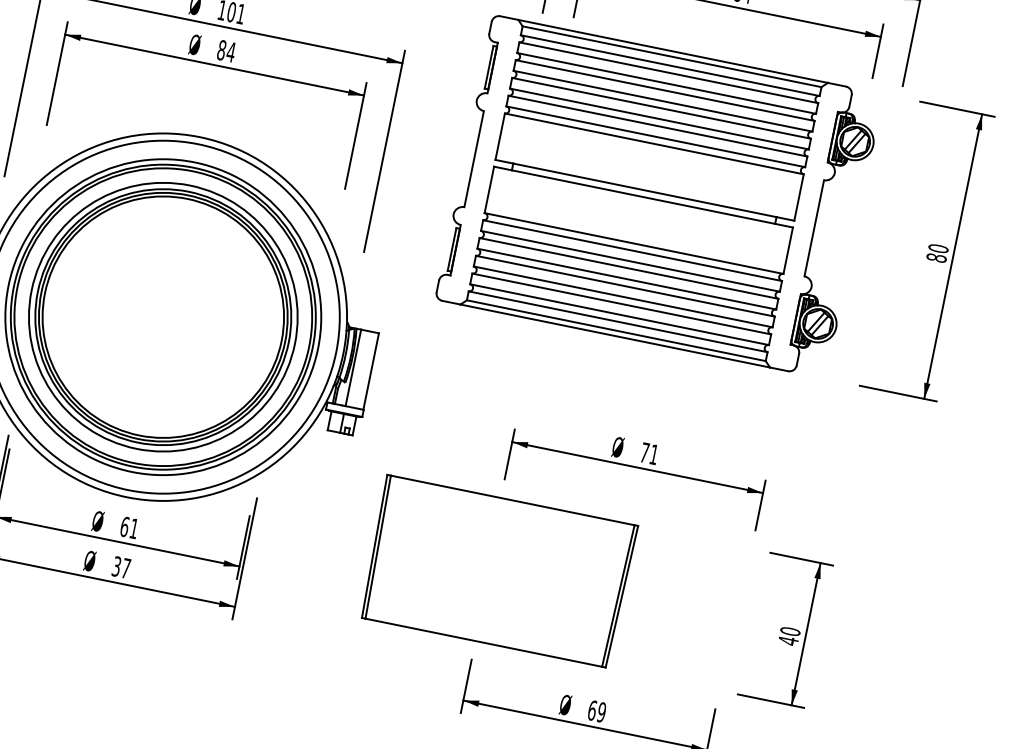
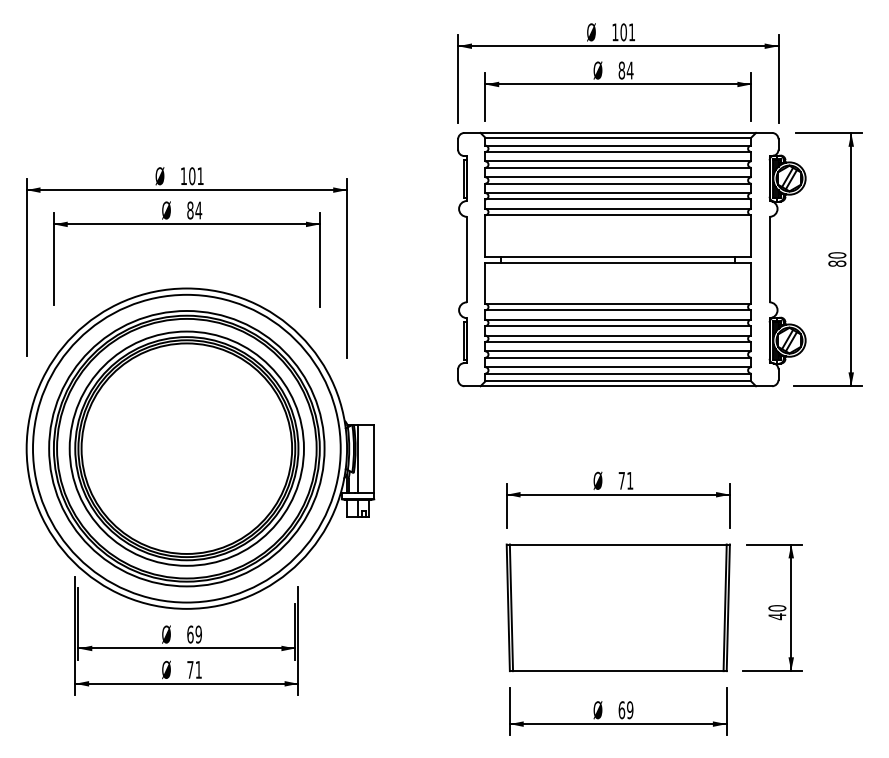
part: (659, 196) -> (631, 259), moved
text: (133, 528) -> (198, 634), 61 -> 69
text: (121, 567) -> (194, 669), 37 -> 71
part: (497, 571) -> (617, 607), moved

